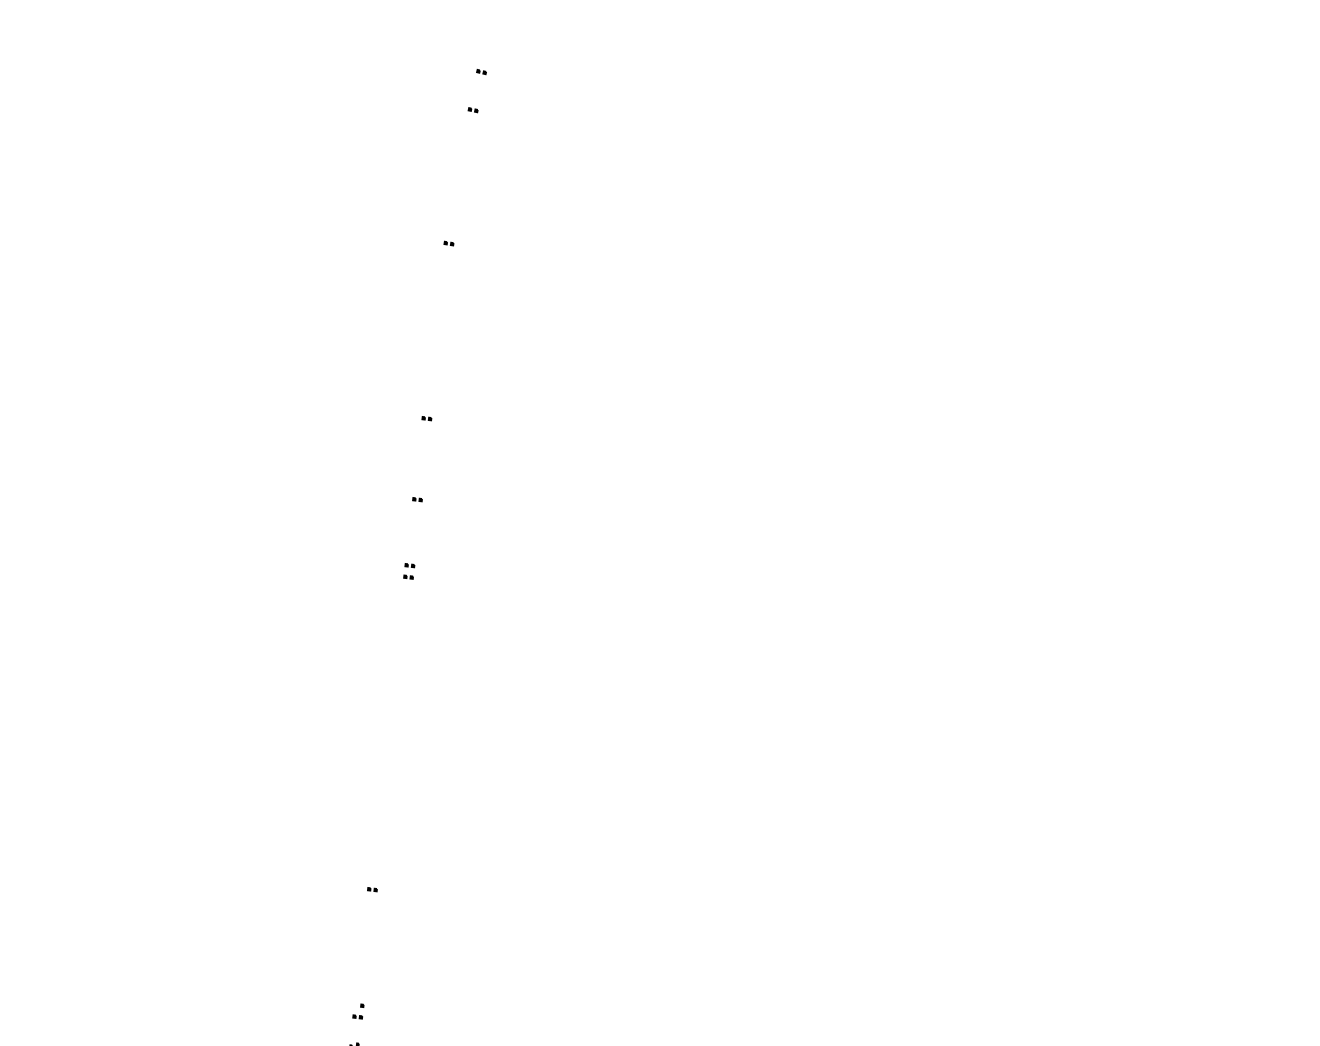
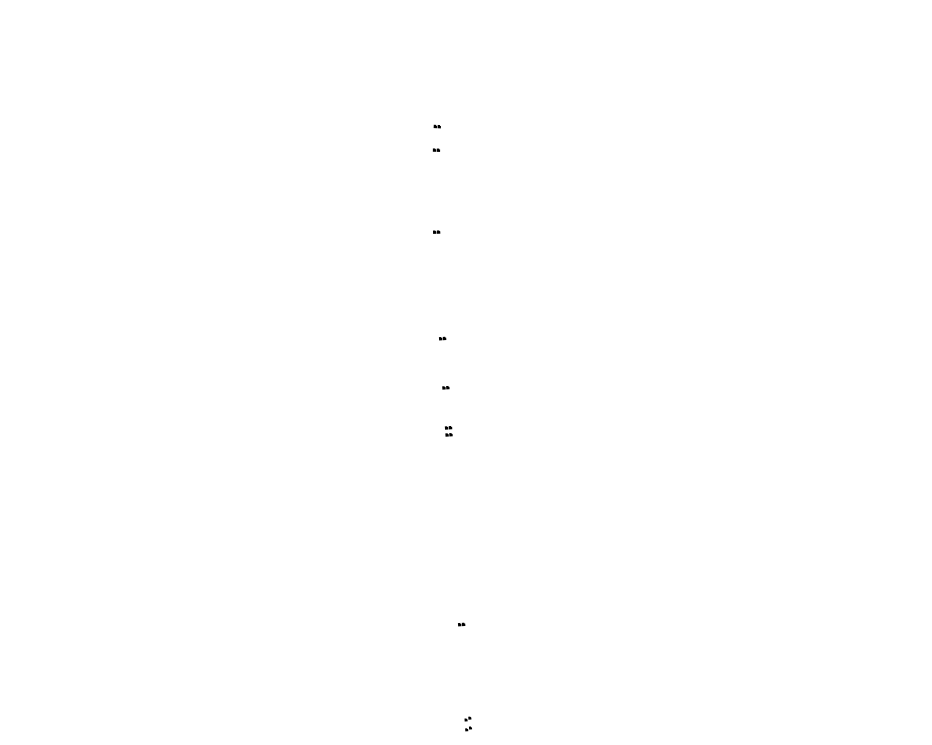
part: (358, 1011) -> (466, 698), removed

